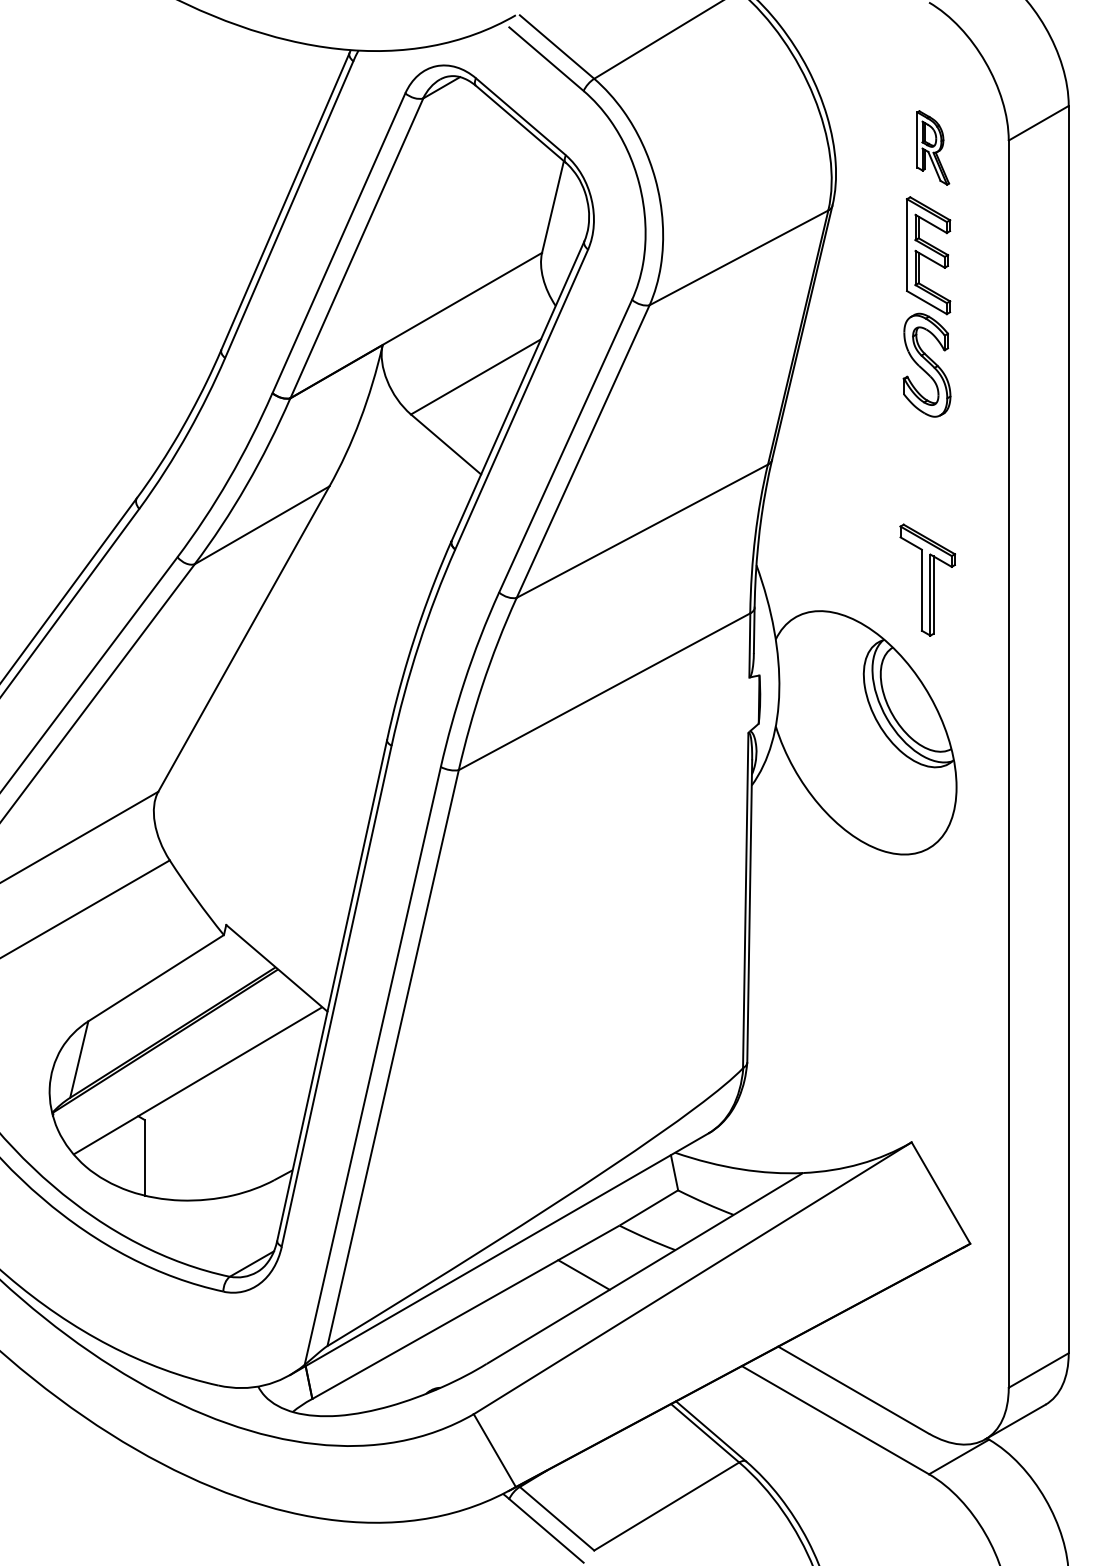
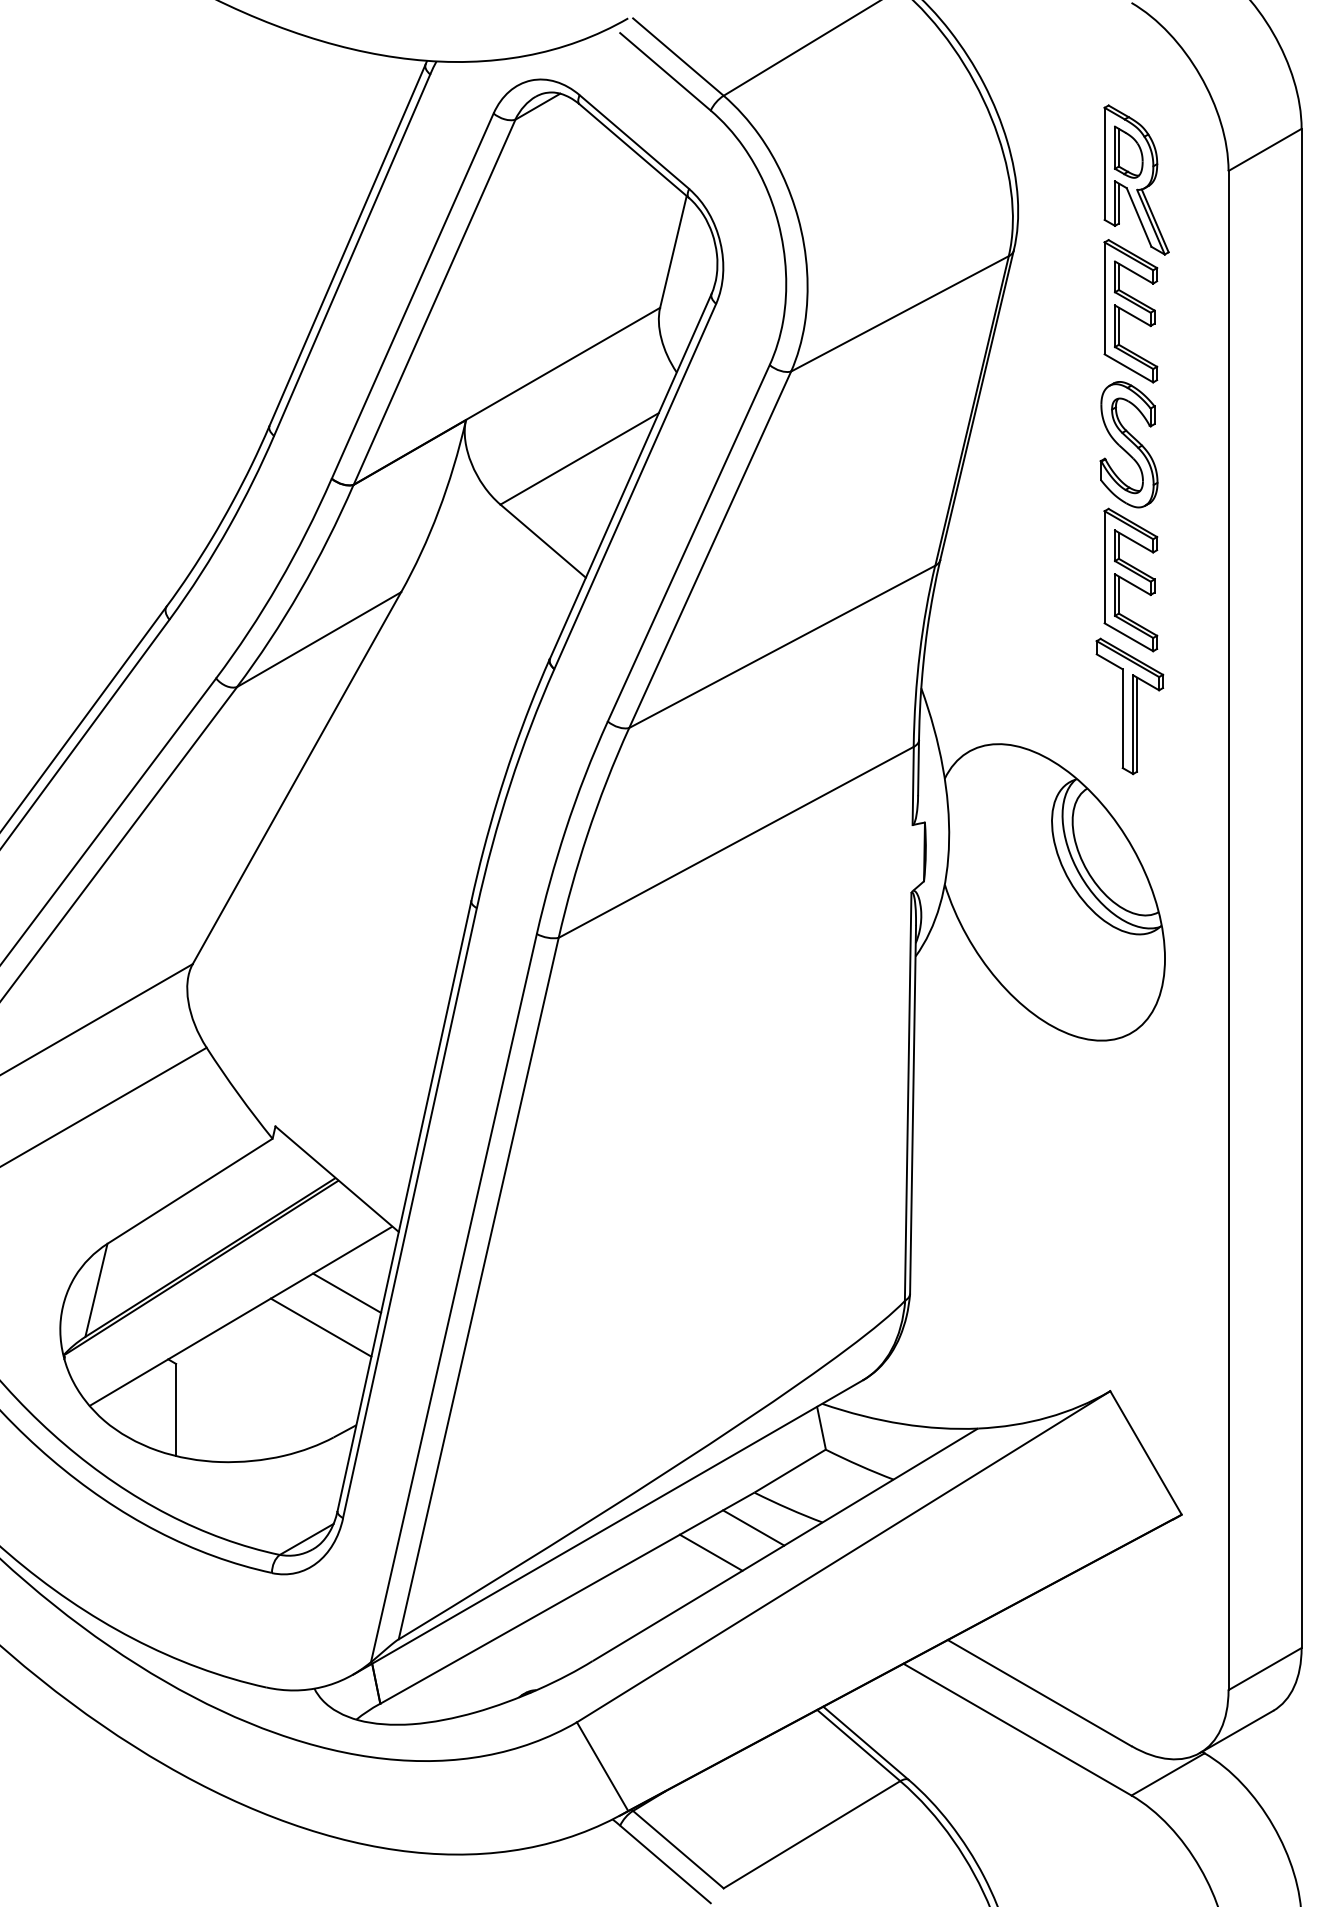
part: (933, 147) -> (1136, 179), size x1.67
part: (928, 475) -> (1130, 579), added
line: (285, 1061) -> (347, 1292), added
line: (263, 1090) -> (320, 1327), added
line: (618, 1254) -> (753, 1527), added

